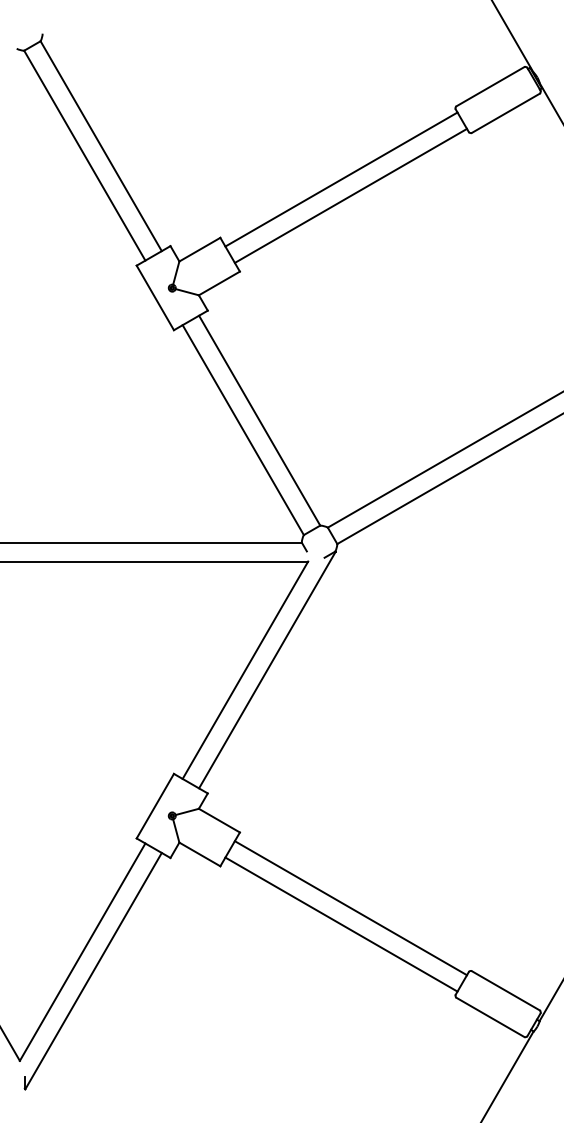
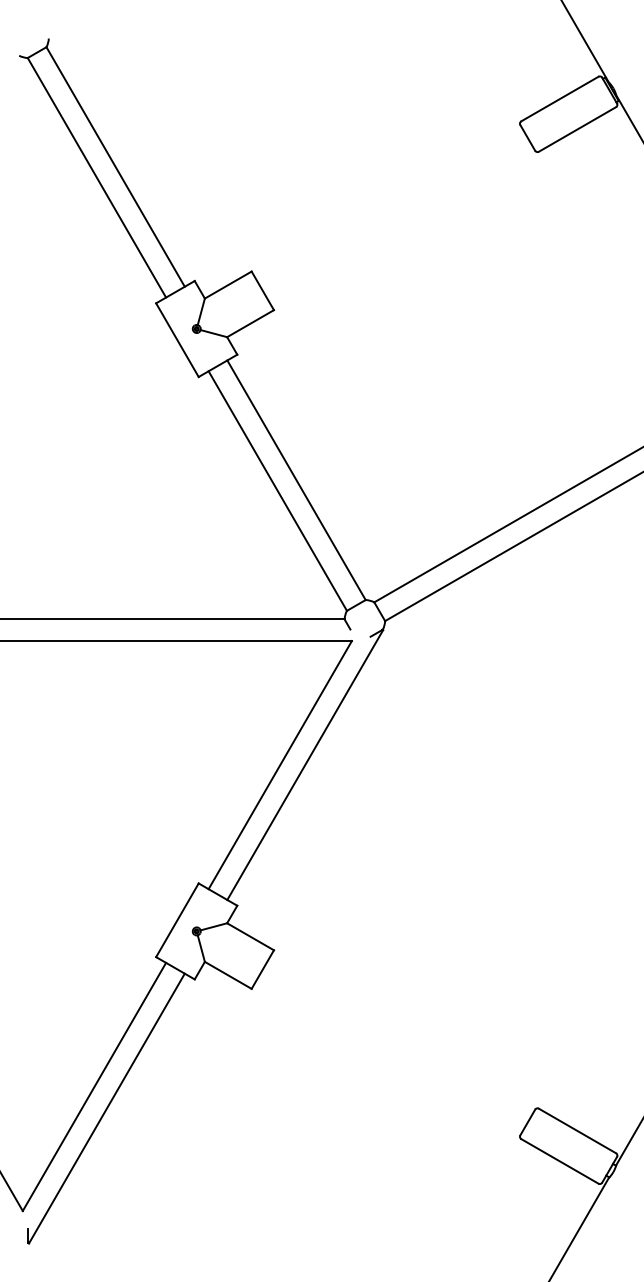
line: (341, 179) -> (389, 204), removed
line: (350, 195) -> (400, 223), removed
line: (350, 908) -> (400, 1037), removed
line: (341, 924) -> (389, 1055), removed

